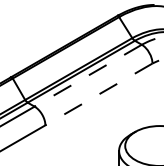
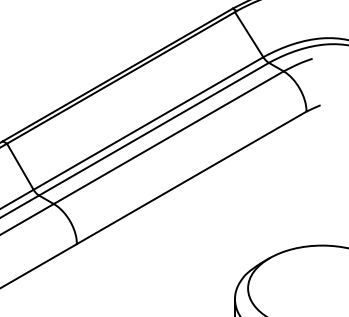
line: (88, 75) -> (169, 137), dashed -> solid
line: (98, 94) -> (190, 177), dashed -> solid

